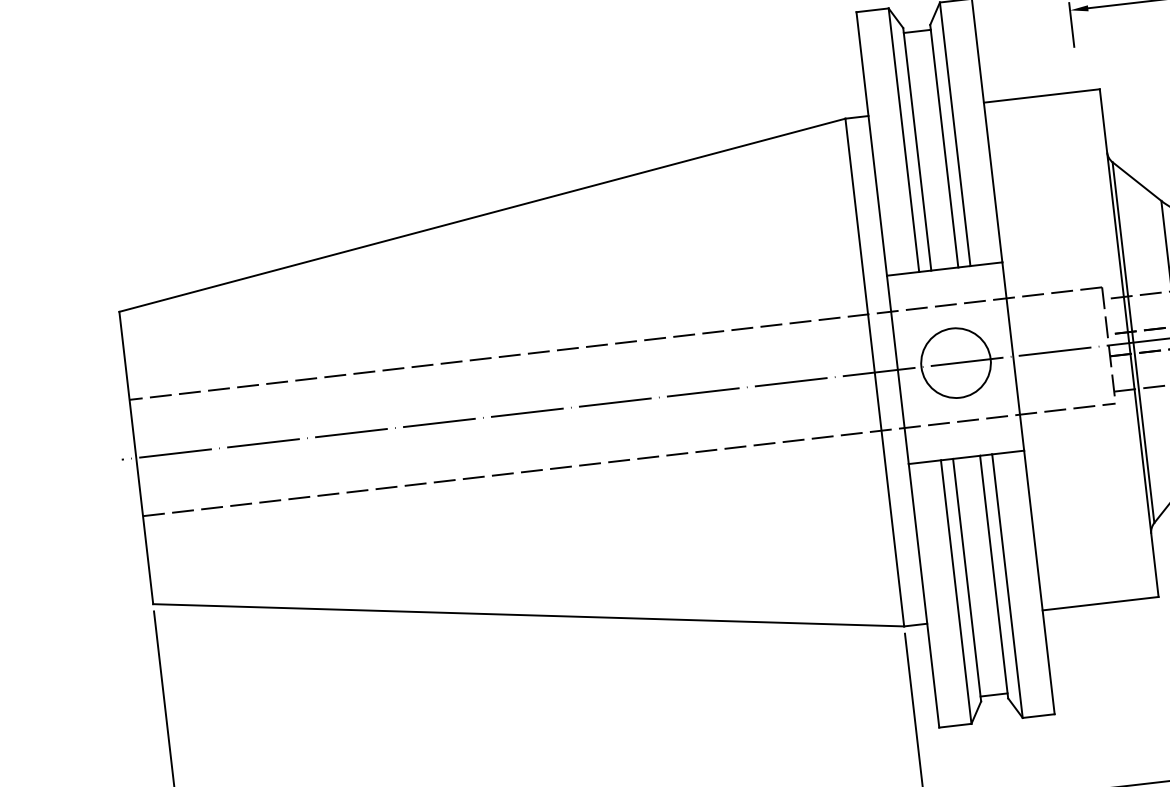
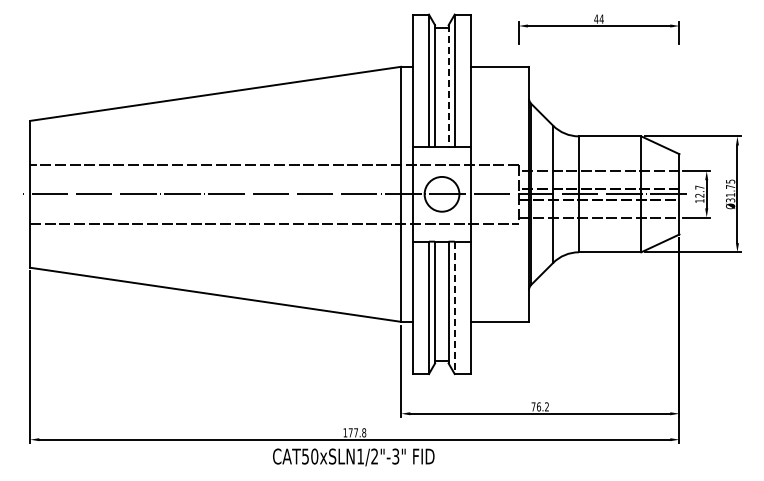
line: (944, 146) -> (448, 86), solid -> dashed
line: (1007, 587) -> (454, 308), solid -> dashed

